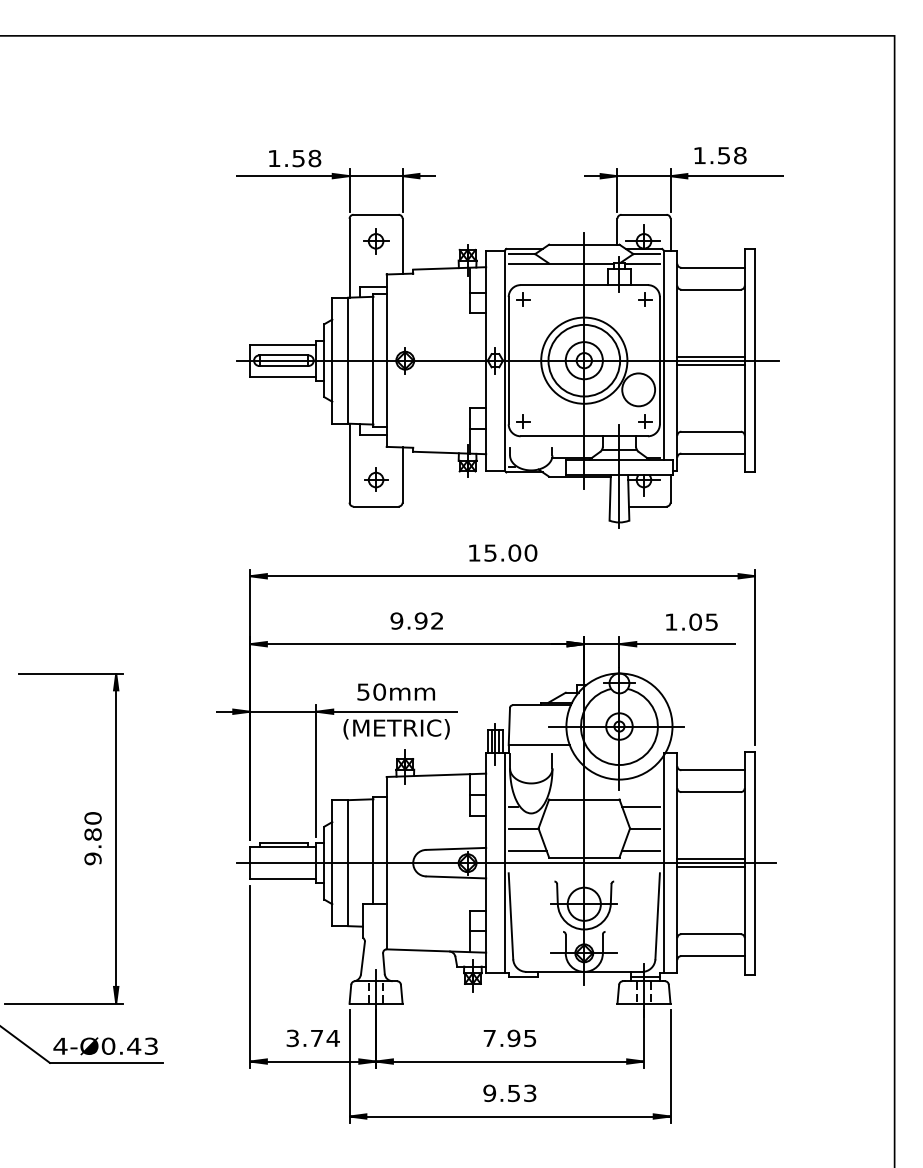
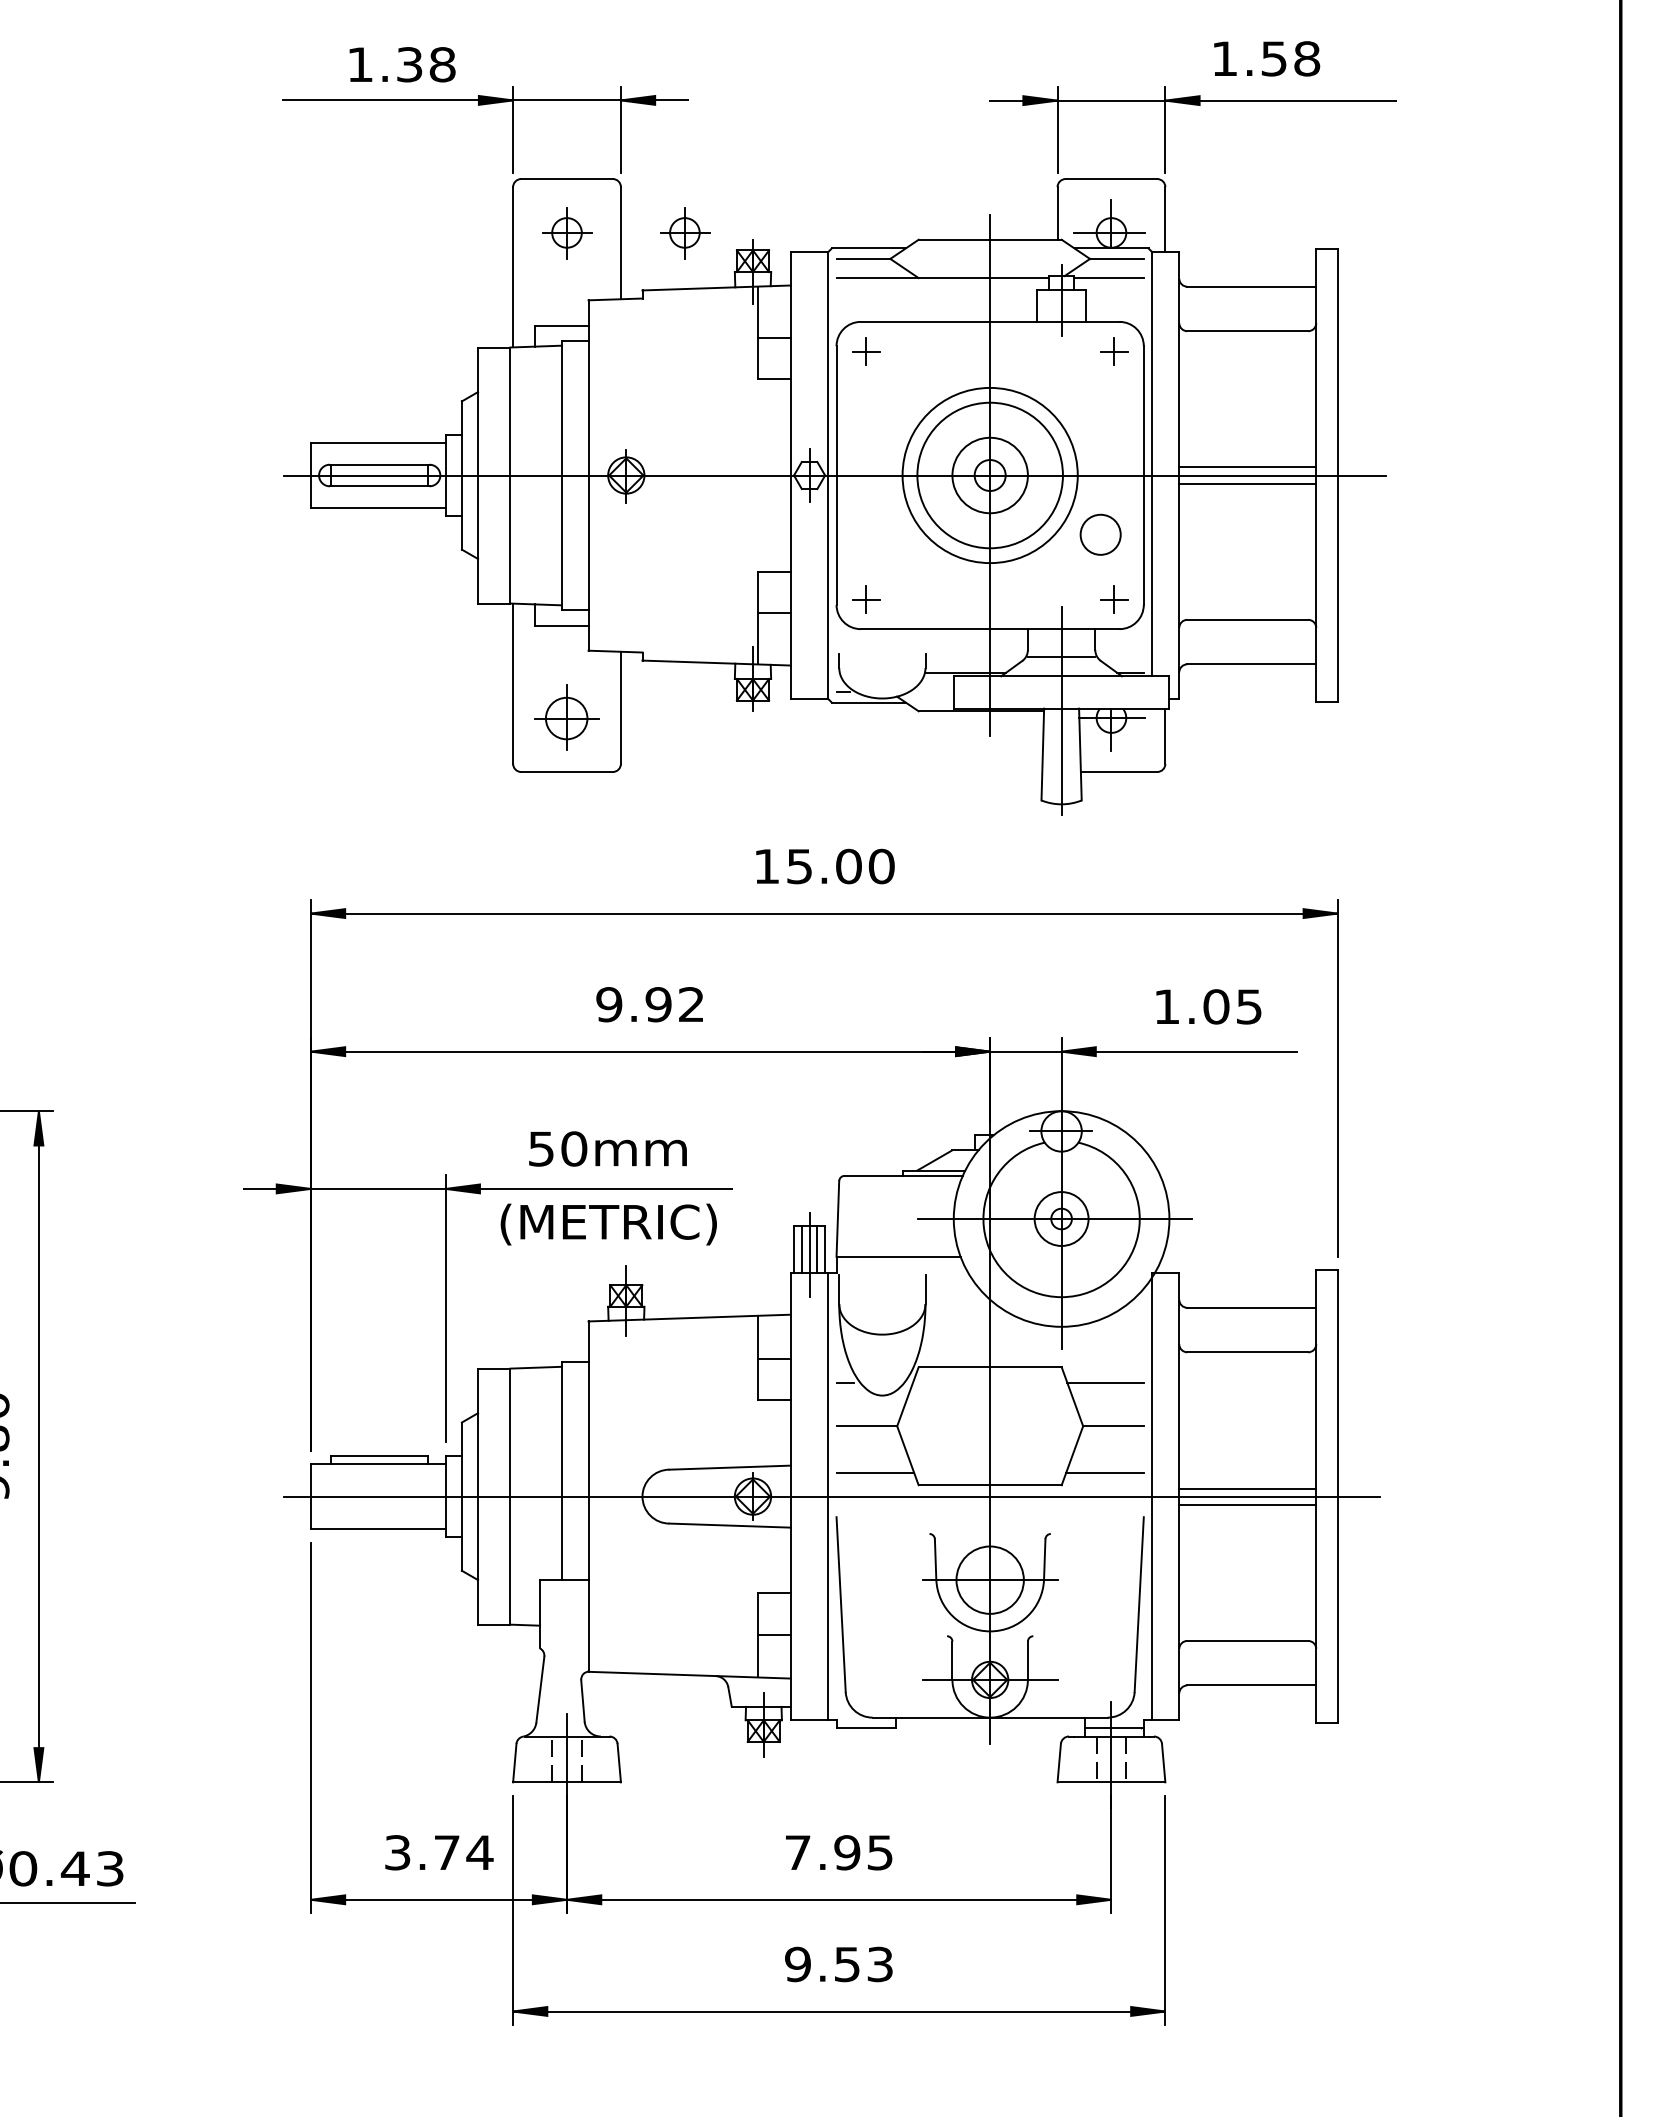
text: (298, 157) -> (409, 62), 1.58 -> 1.38
part: (434, 241) -> (685, 233), added
circle: (638, 389) -> (1100, 534), size x0.6
part: (376, 479) -> (567, 716), size x1.4

